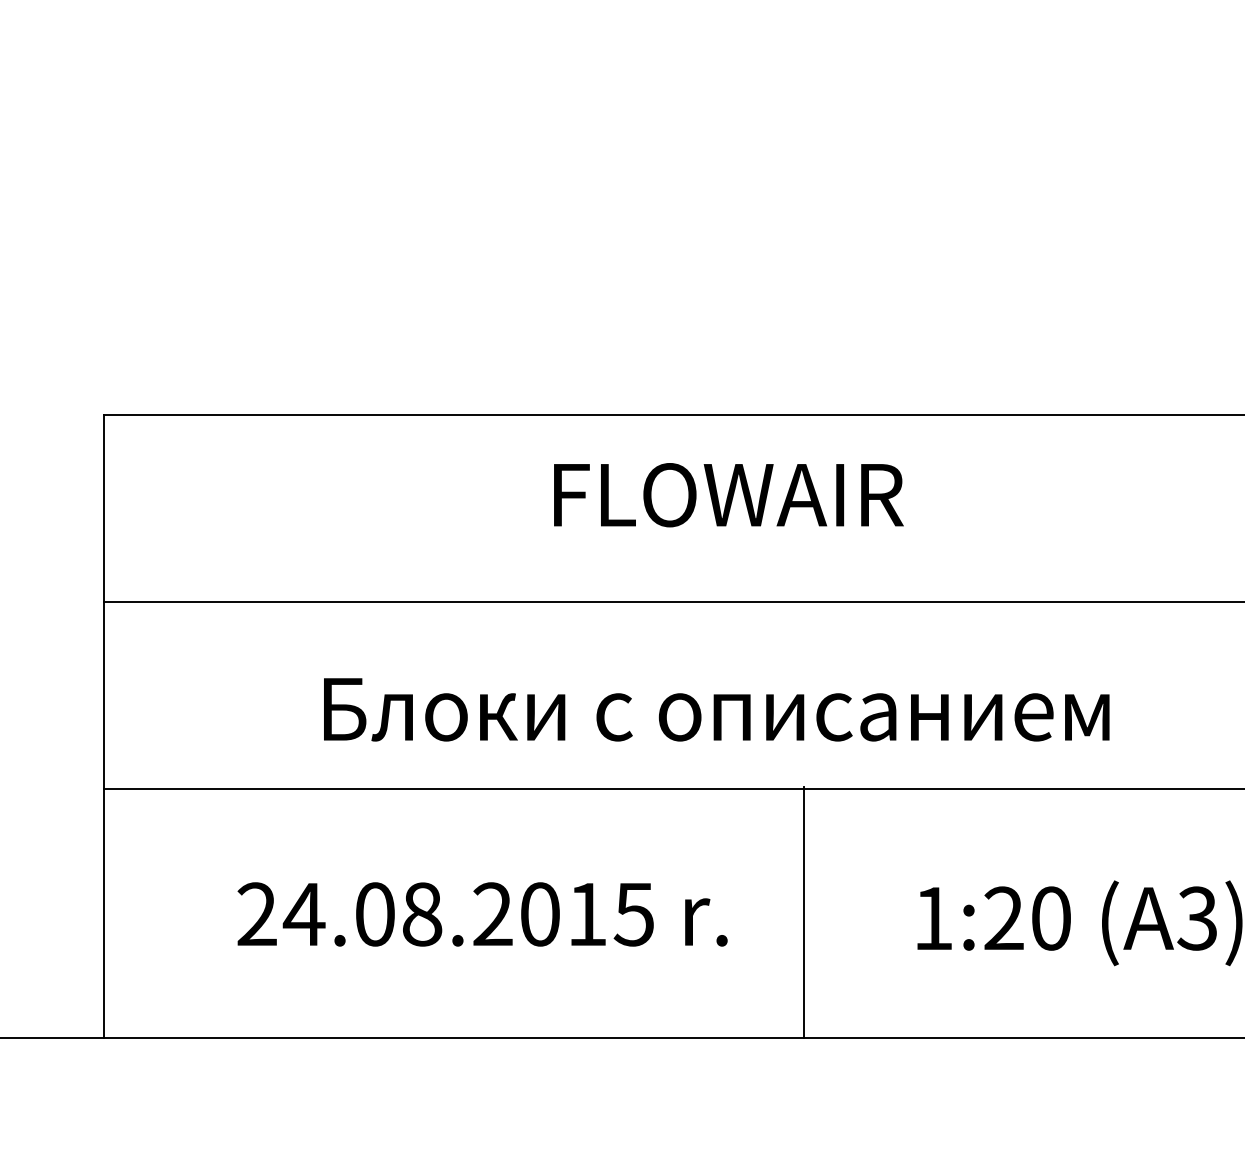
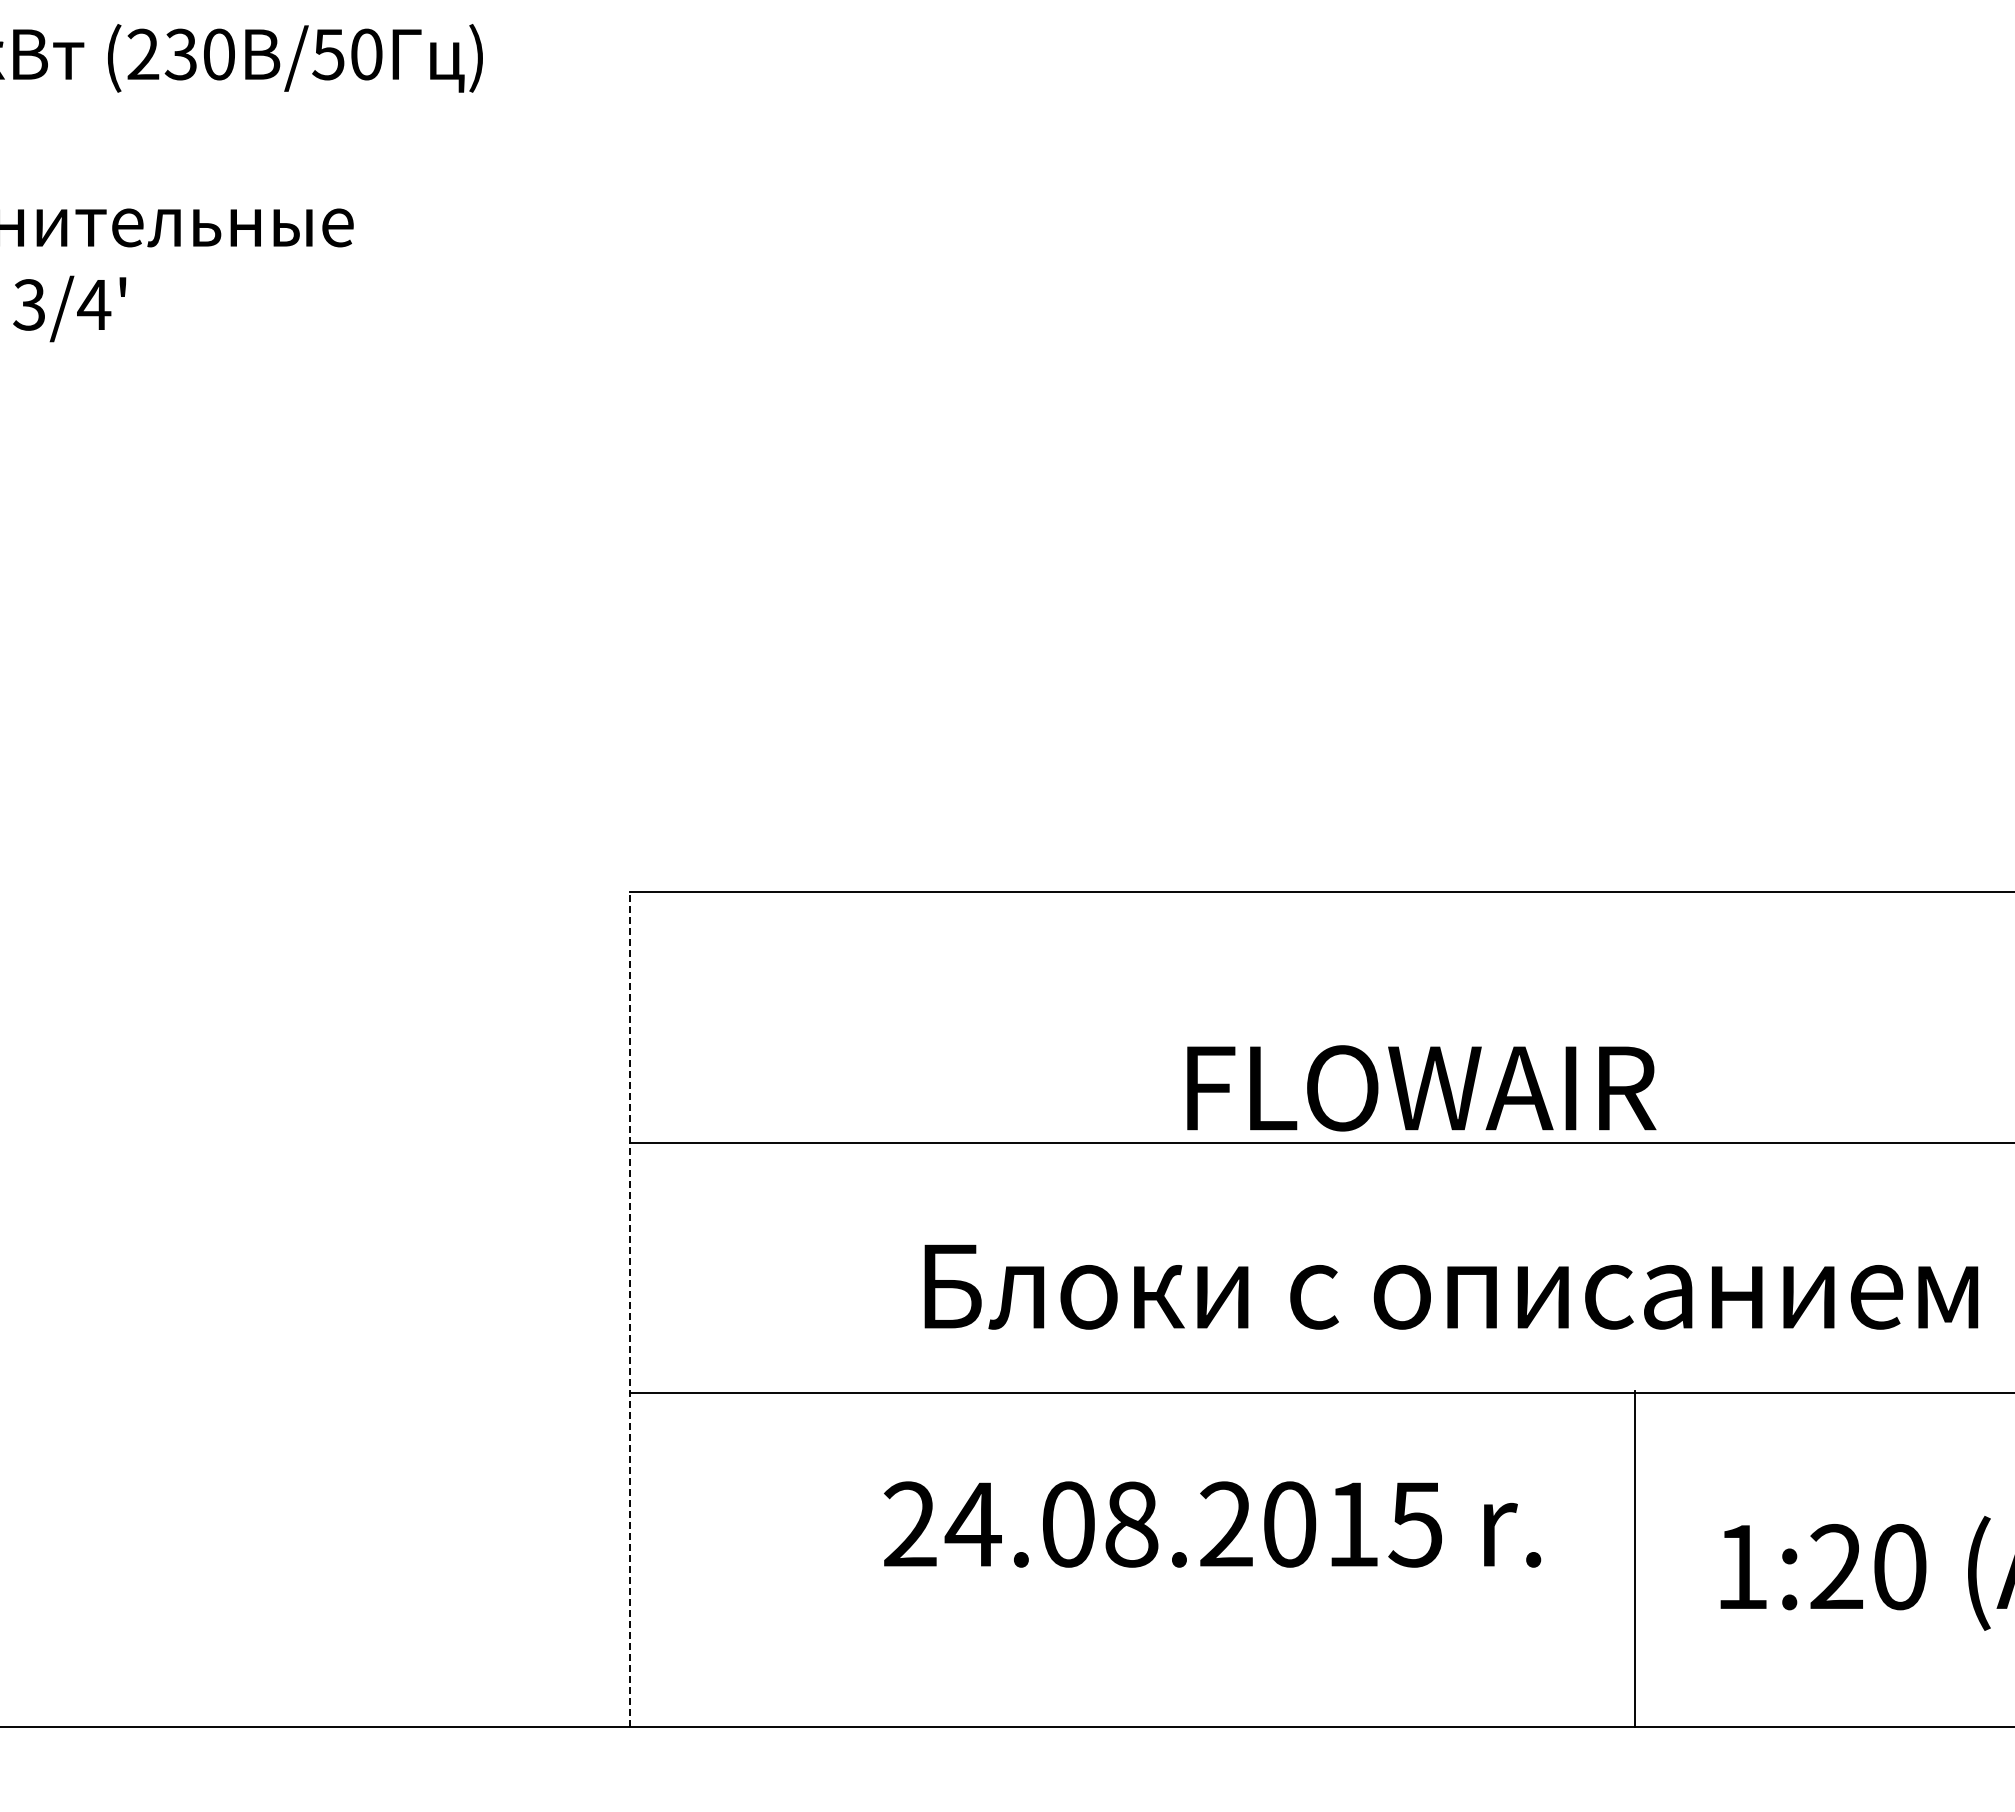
text: (728, 495) -> (1421, 1088), moved
line: (103, 726) -> (629, 1309), solid -> dashed
line: (804, 912) -> (1635, 1559), moved
text: (482, 914) -> (1212, 1524), moved

